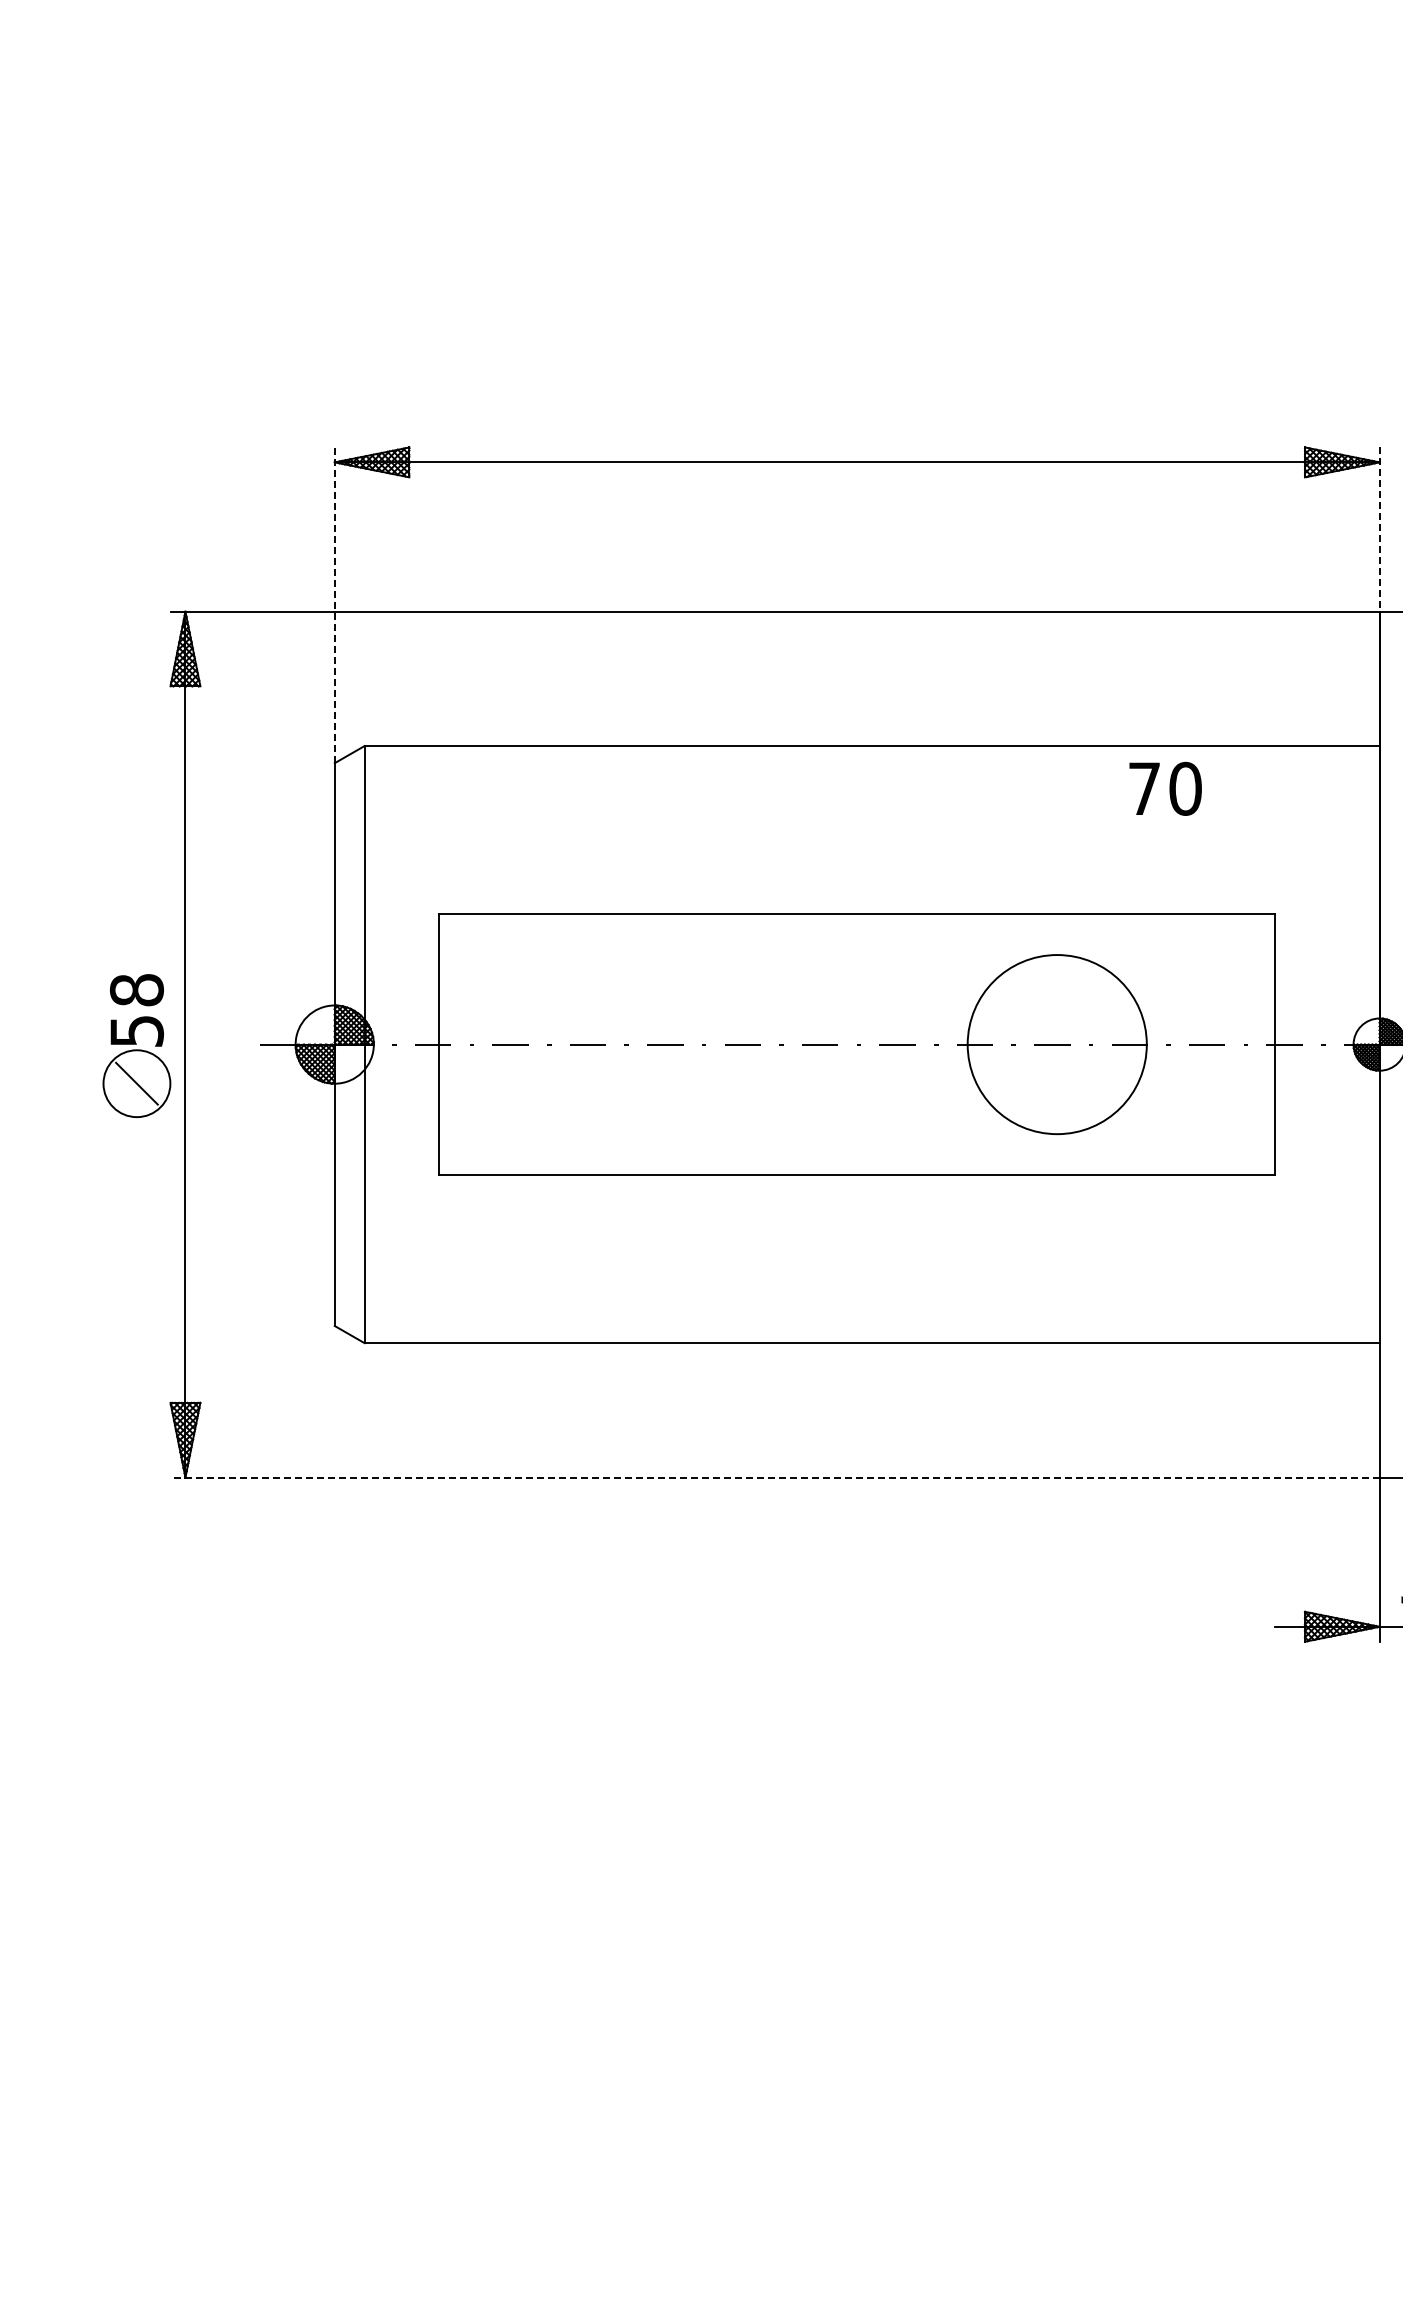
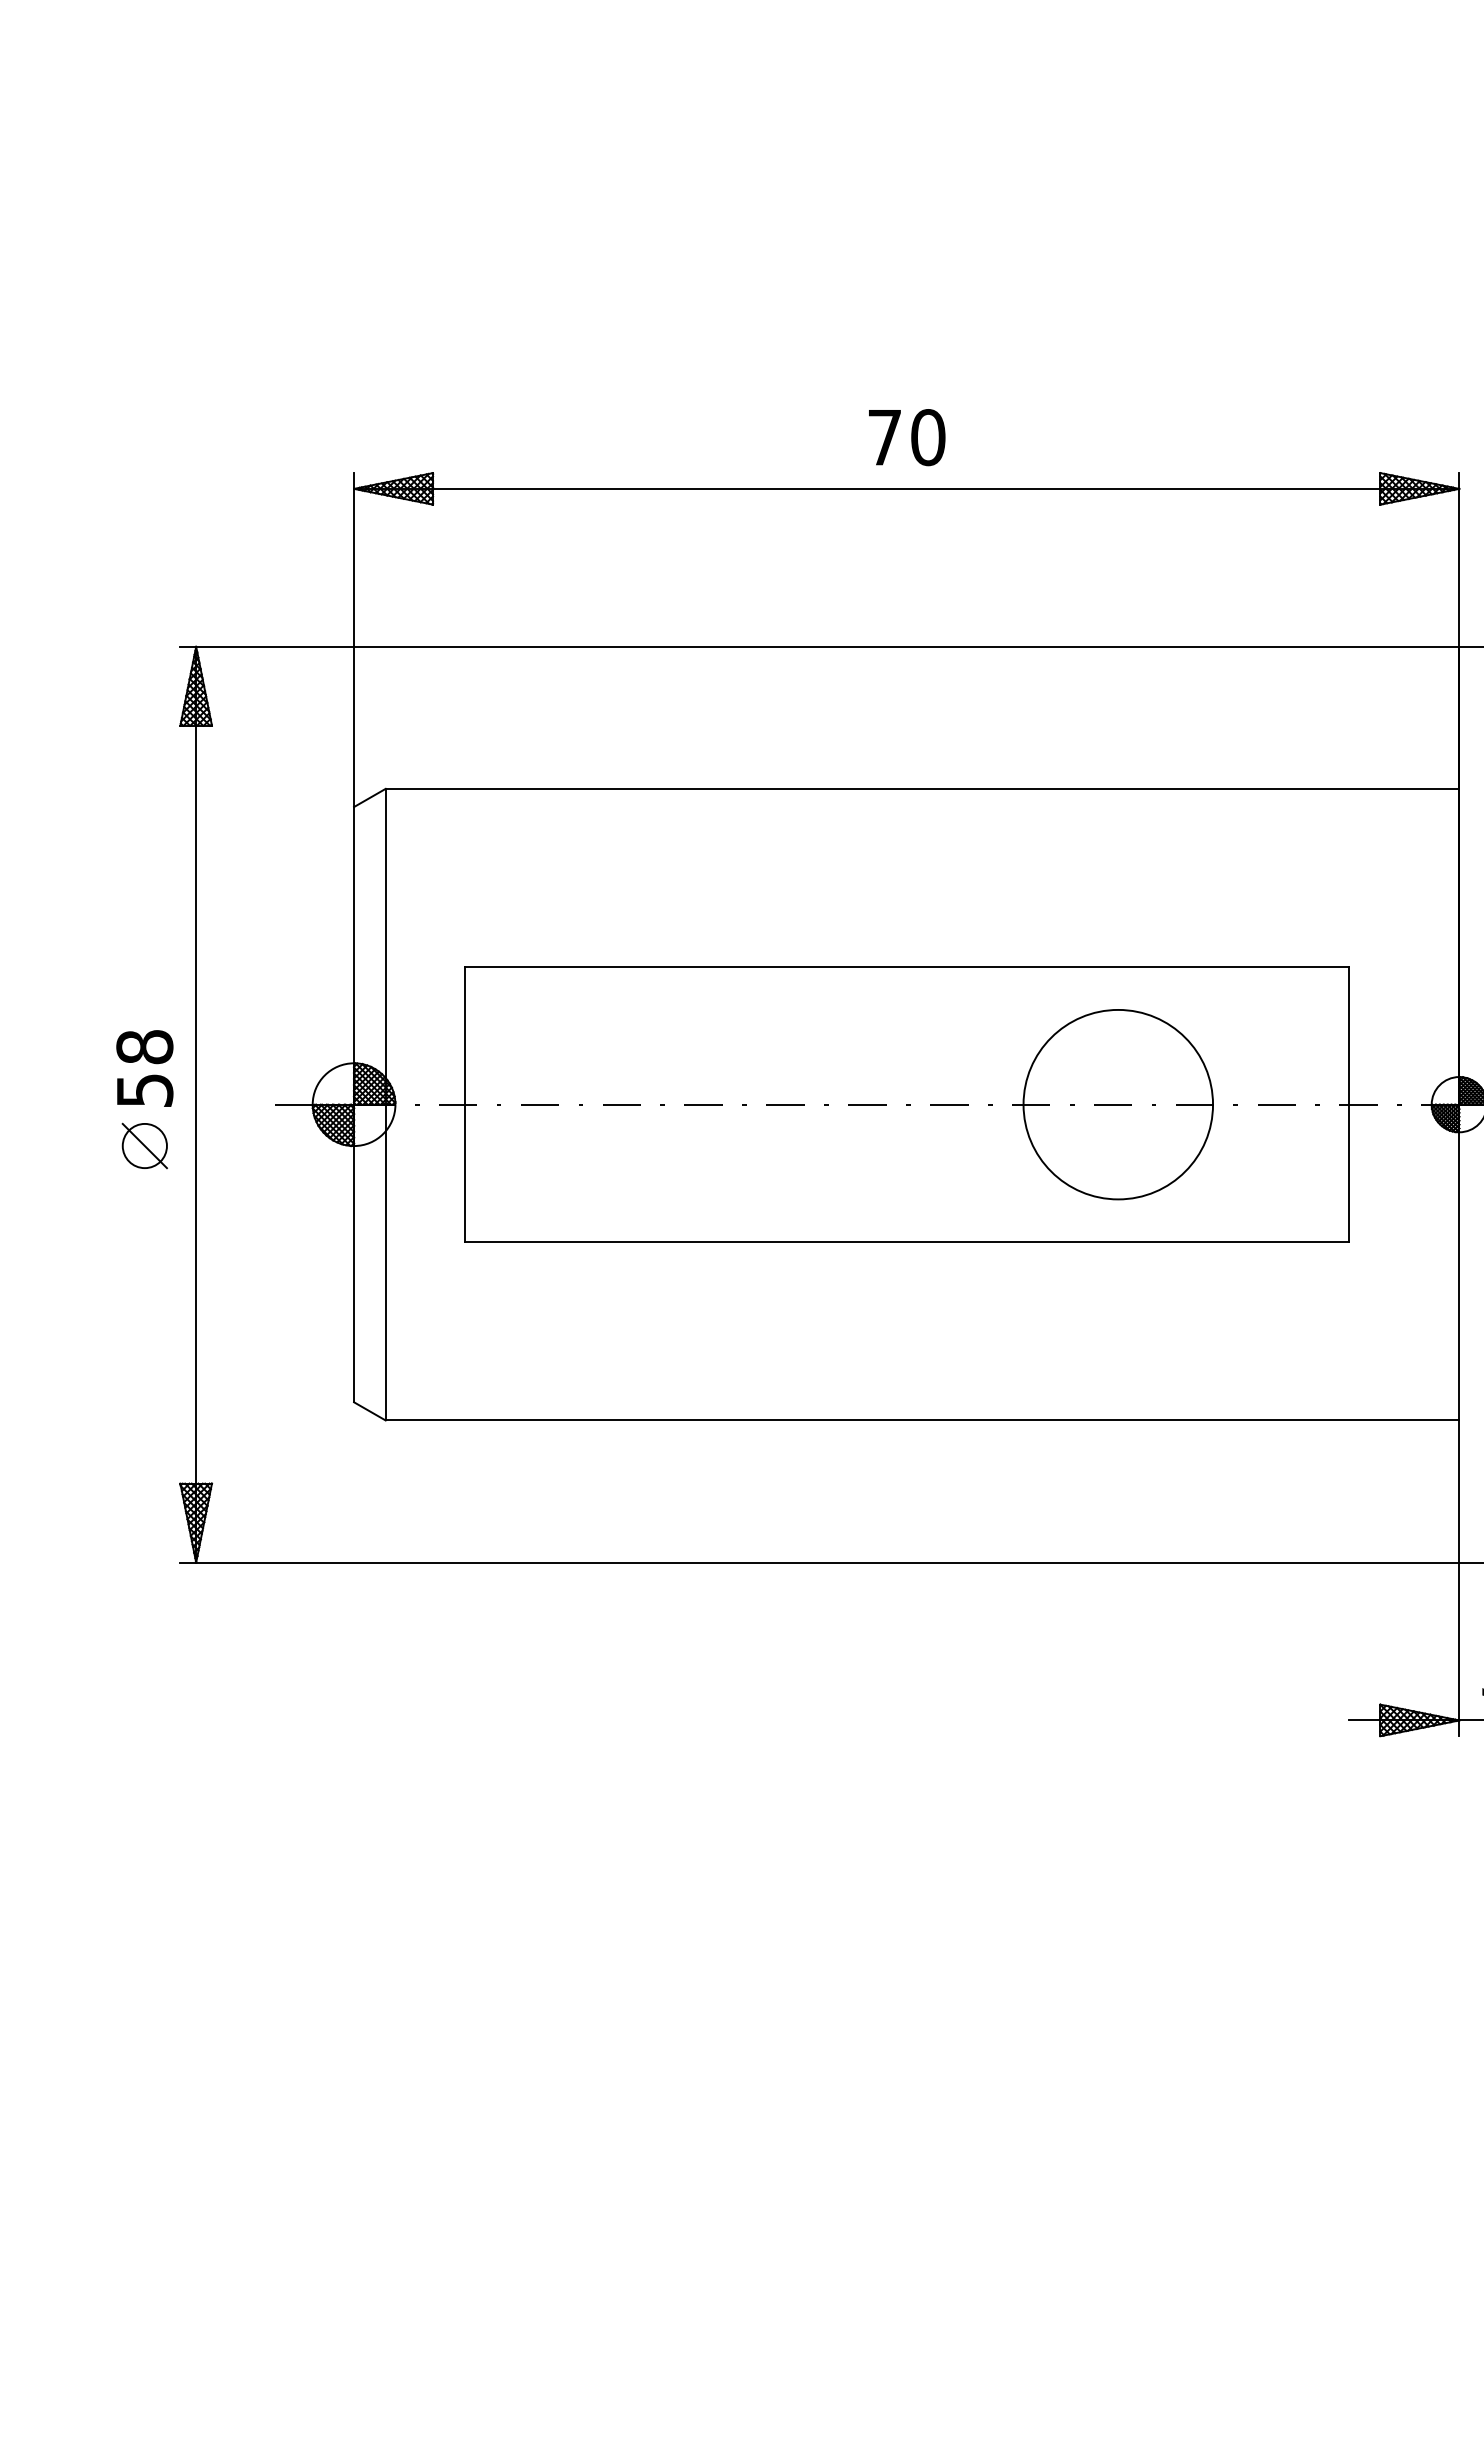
line: (1379, 530) -> (1459, 560), dashed -> solid
line: (334, 605) -> (353, 640), dashed -> solid
text: (1165, 788) -> (907, 437), moved
circle: (136, 1083) -> (144, 1145), size x0.62
line: (775, 1477) -> (820, 1562), dashed -> solid

